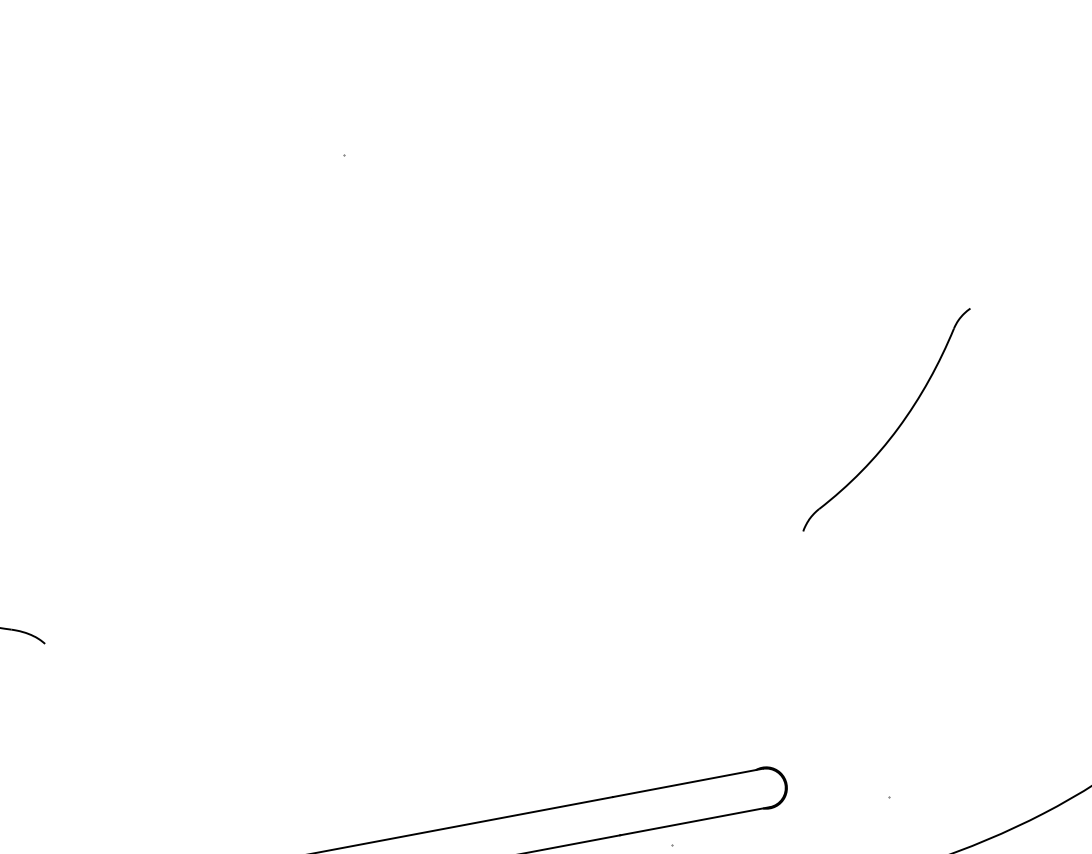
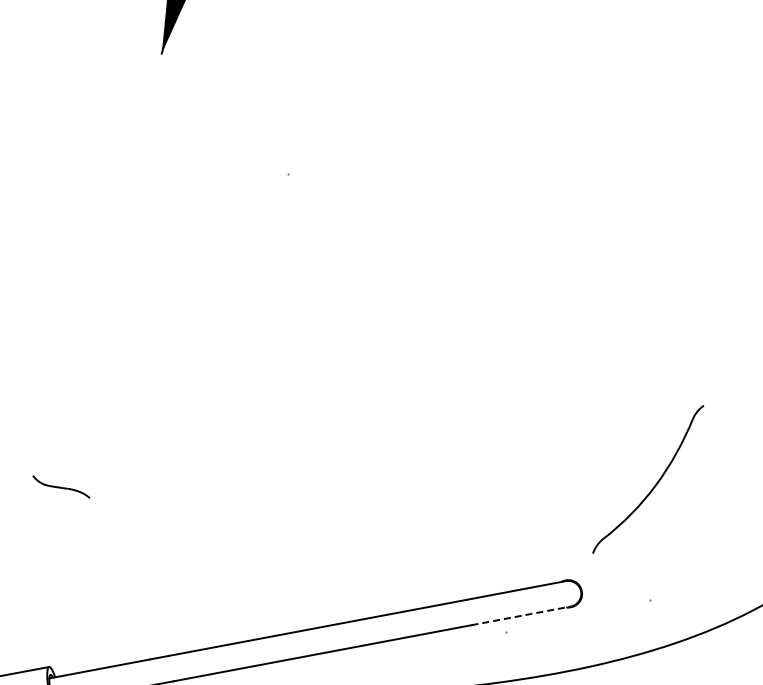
part: (896, 428) -> (654, 485), moved
line: (695, 820) -> (521, 615), solid -> dashed

